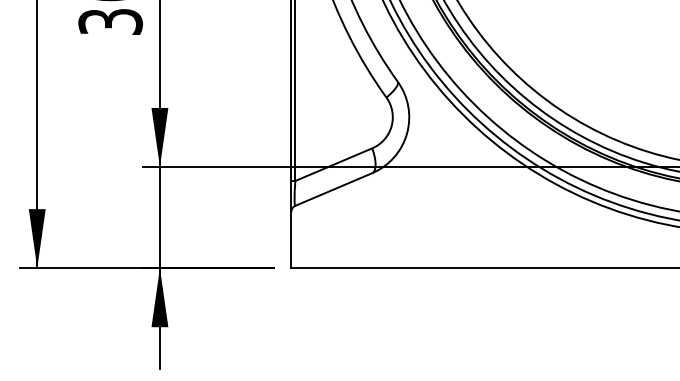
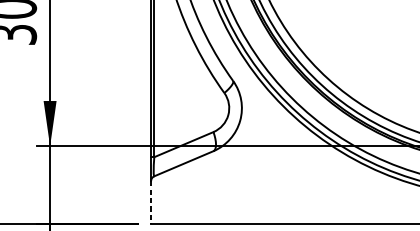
line: (291, 240) -> (151, 202), solid -> dashed

